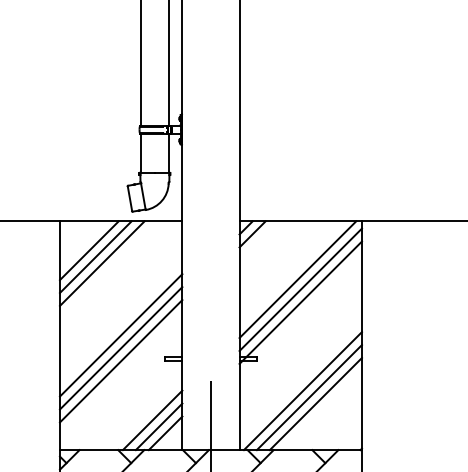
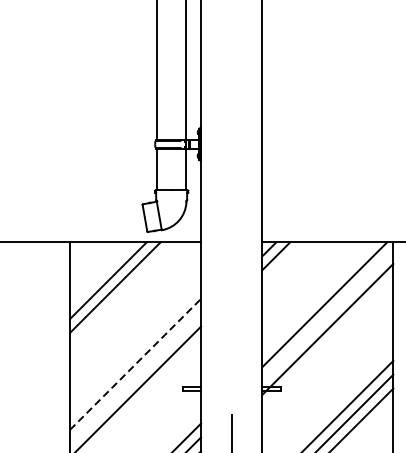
line: (88, 250) -> (100, 273), removed
line: (300, 289) -> (327, 315), removed
line: (121, 335) -> (135, 364), solid -> dashed
line: (120, 348) -> (134, 378), removed

